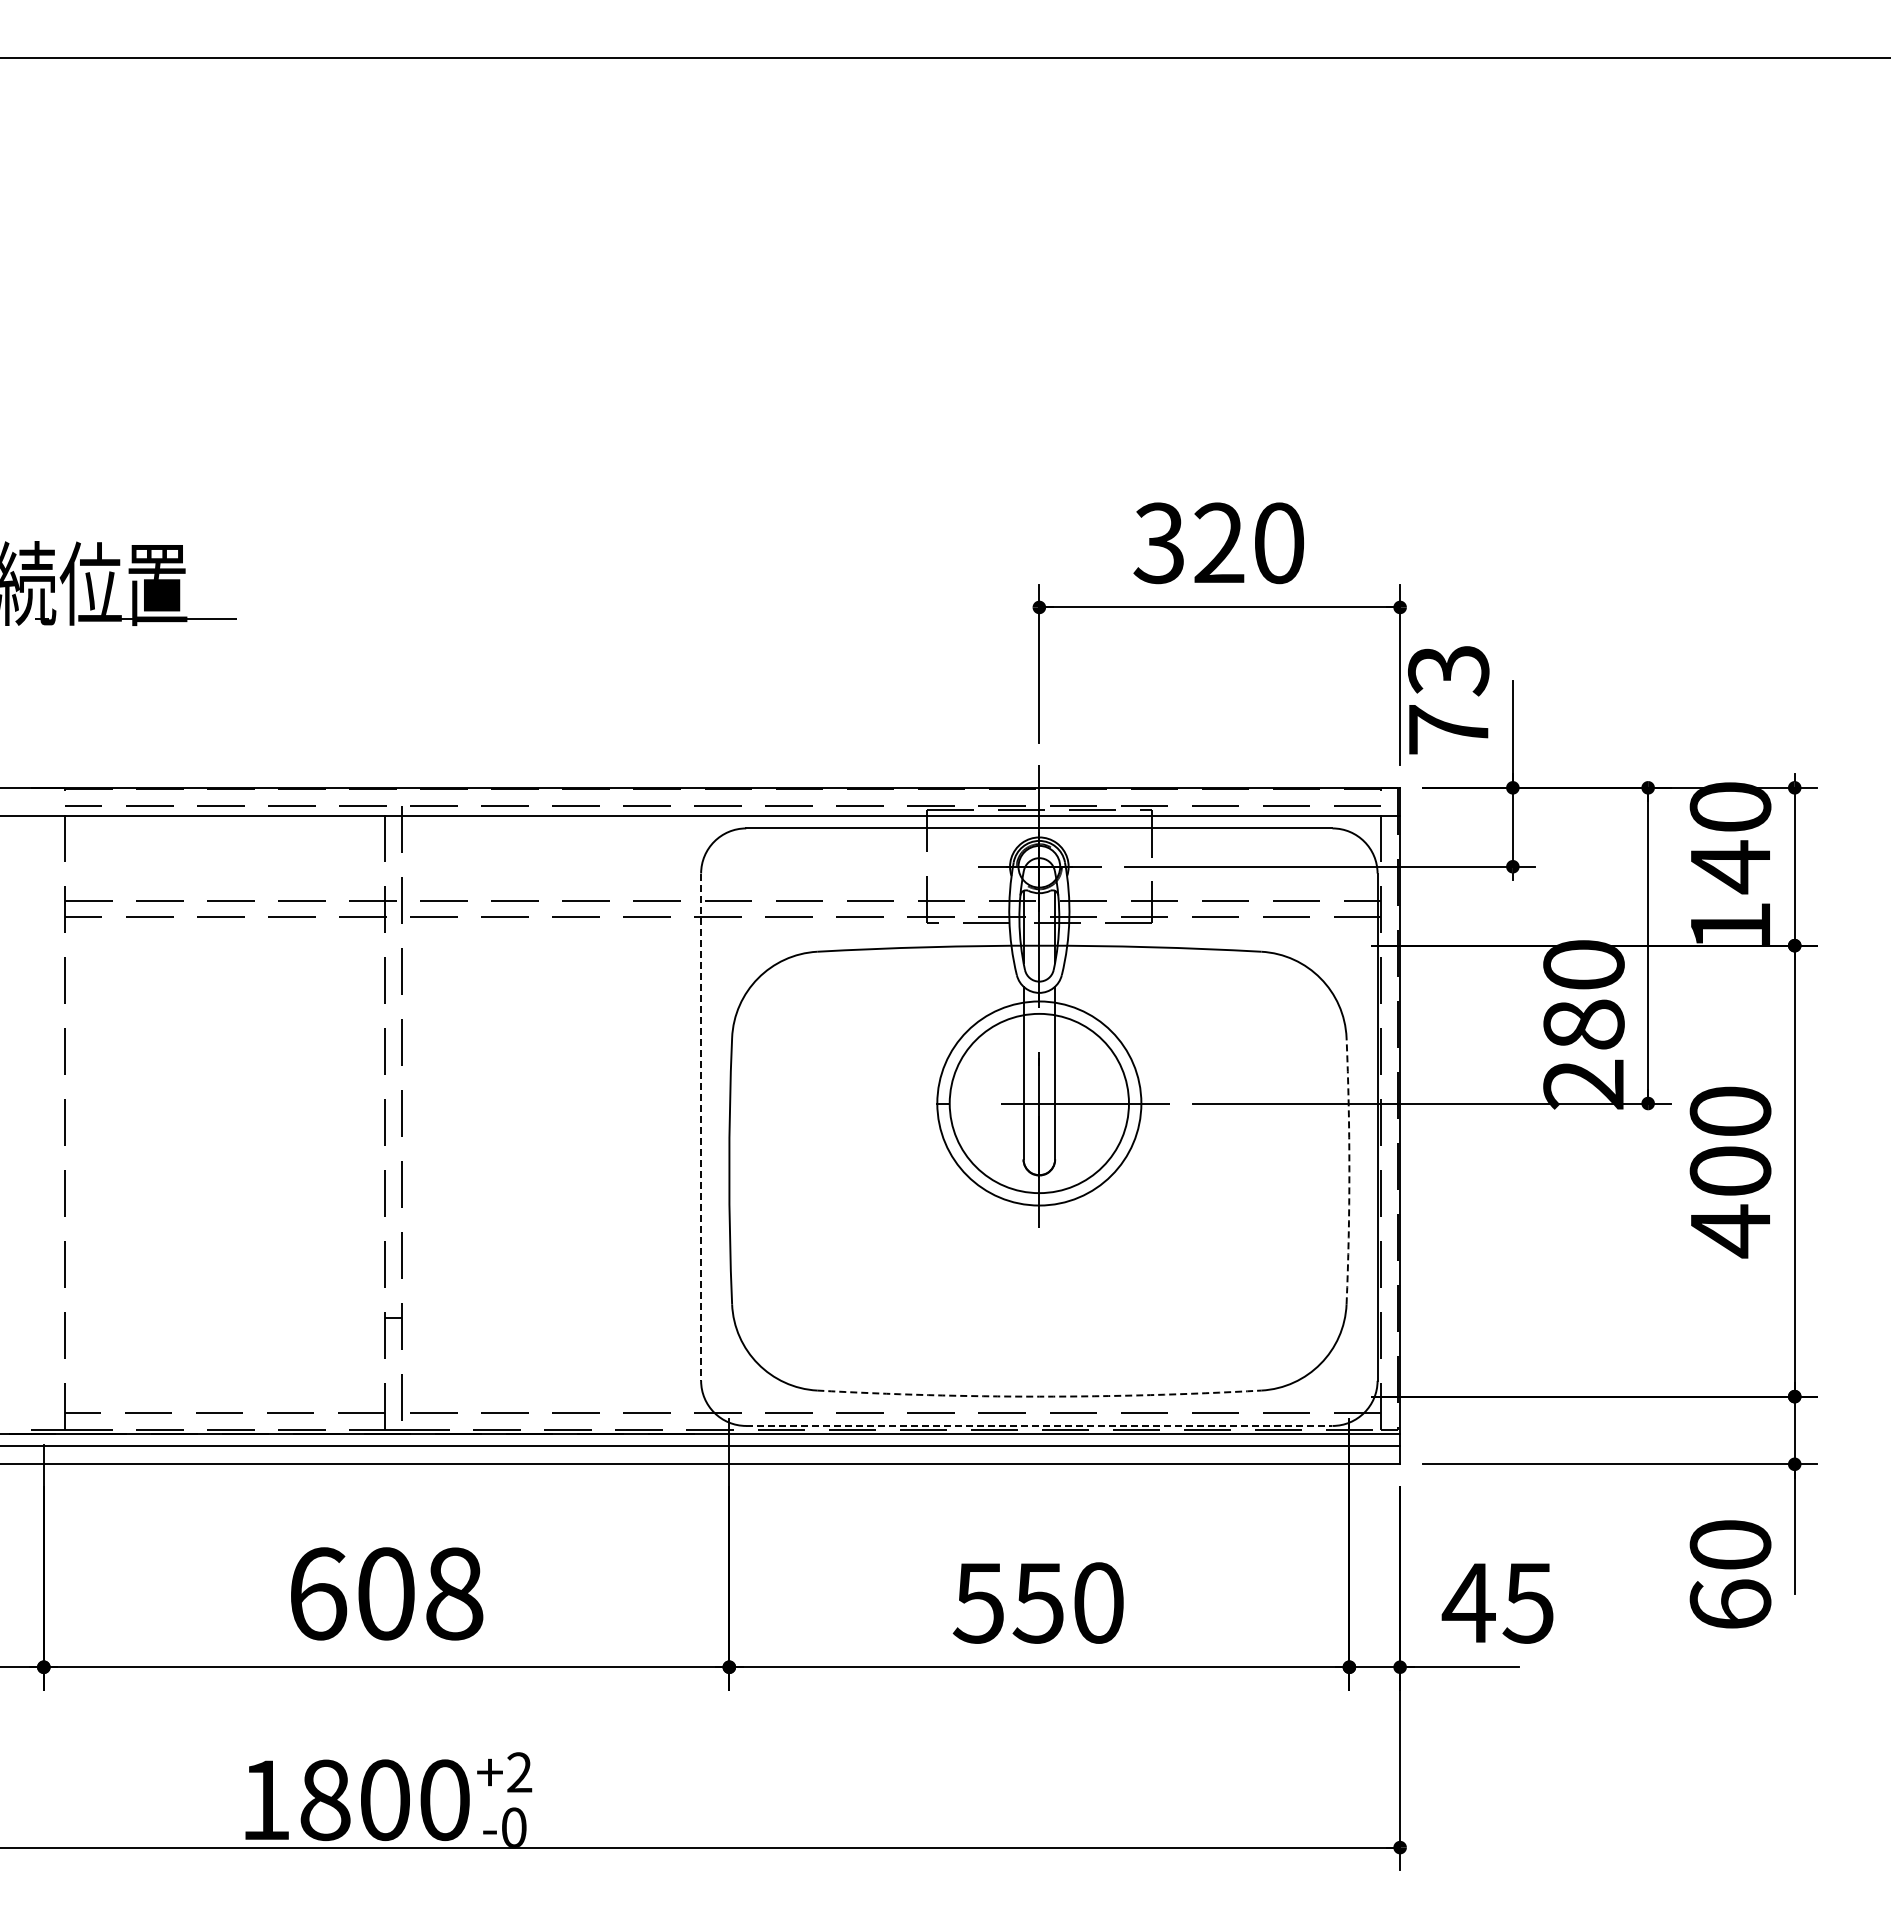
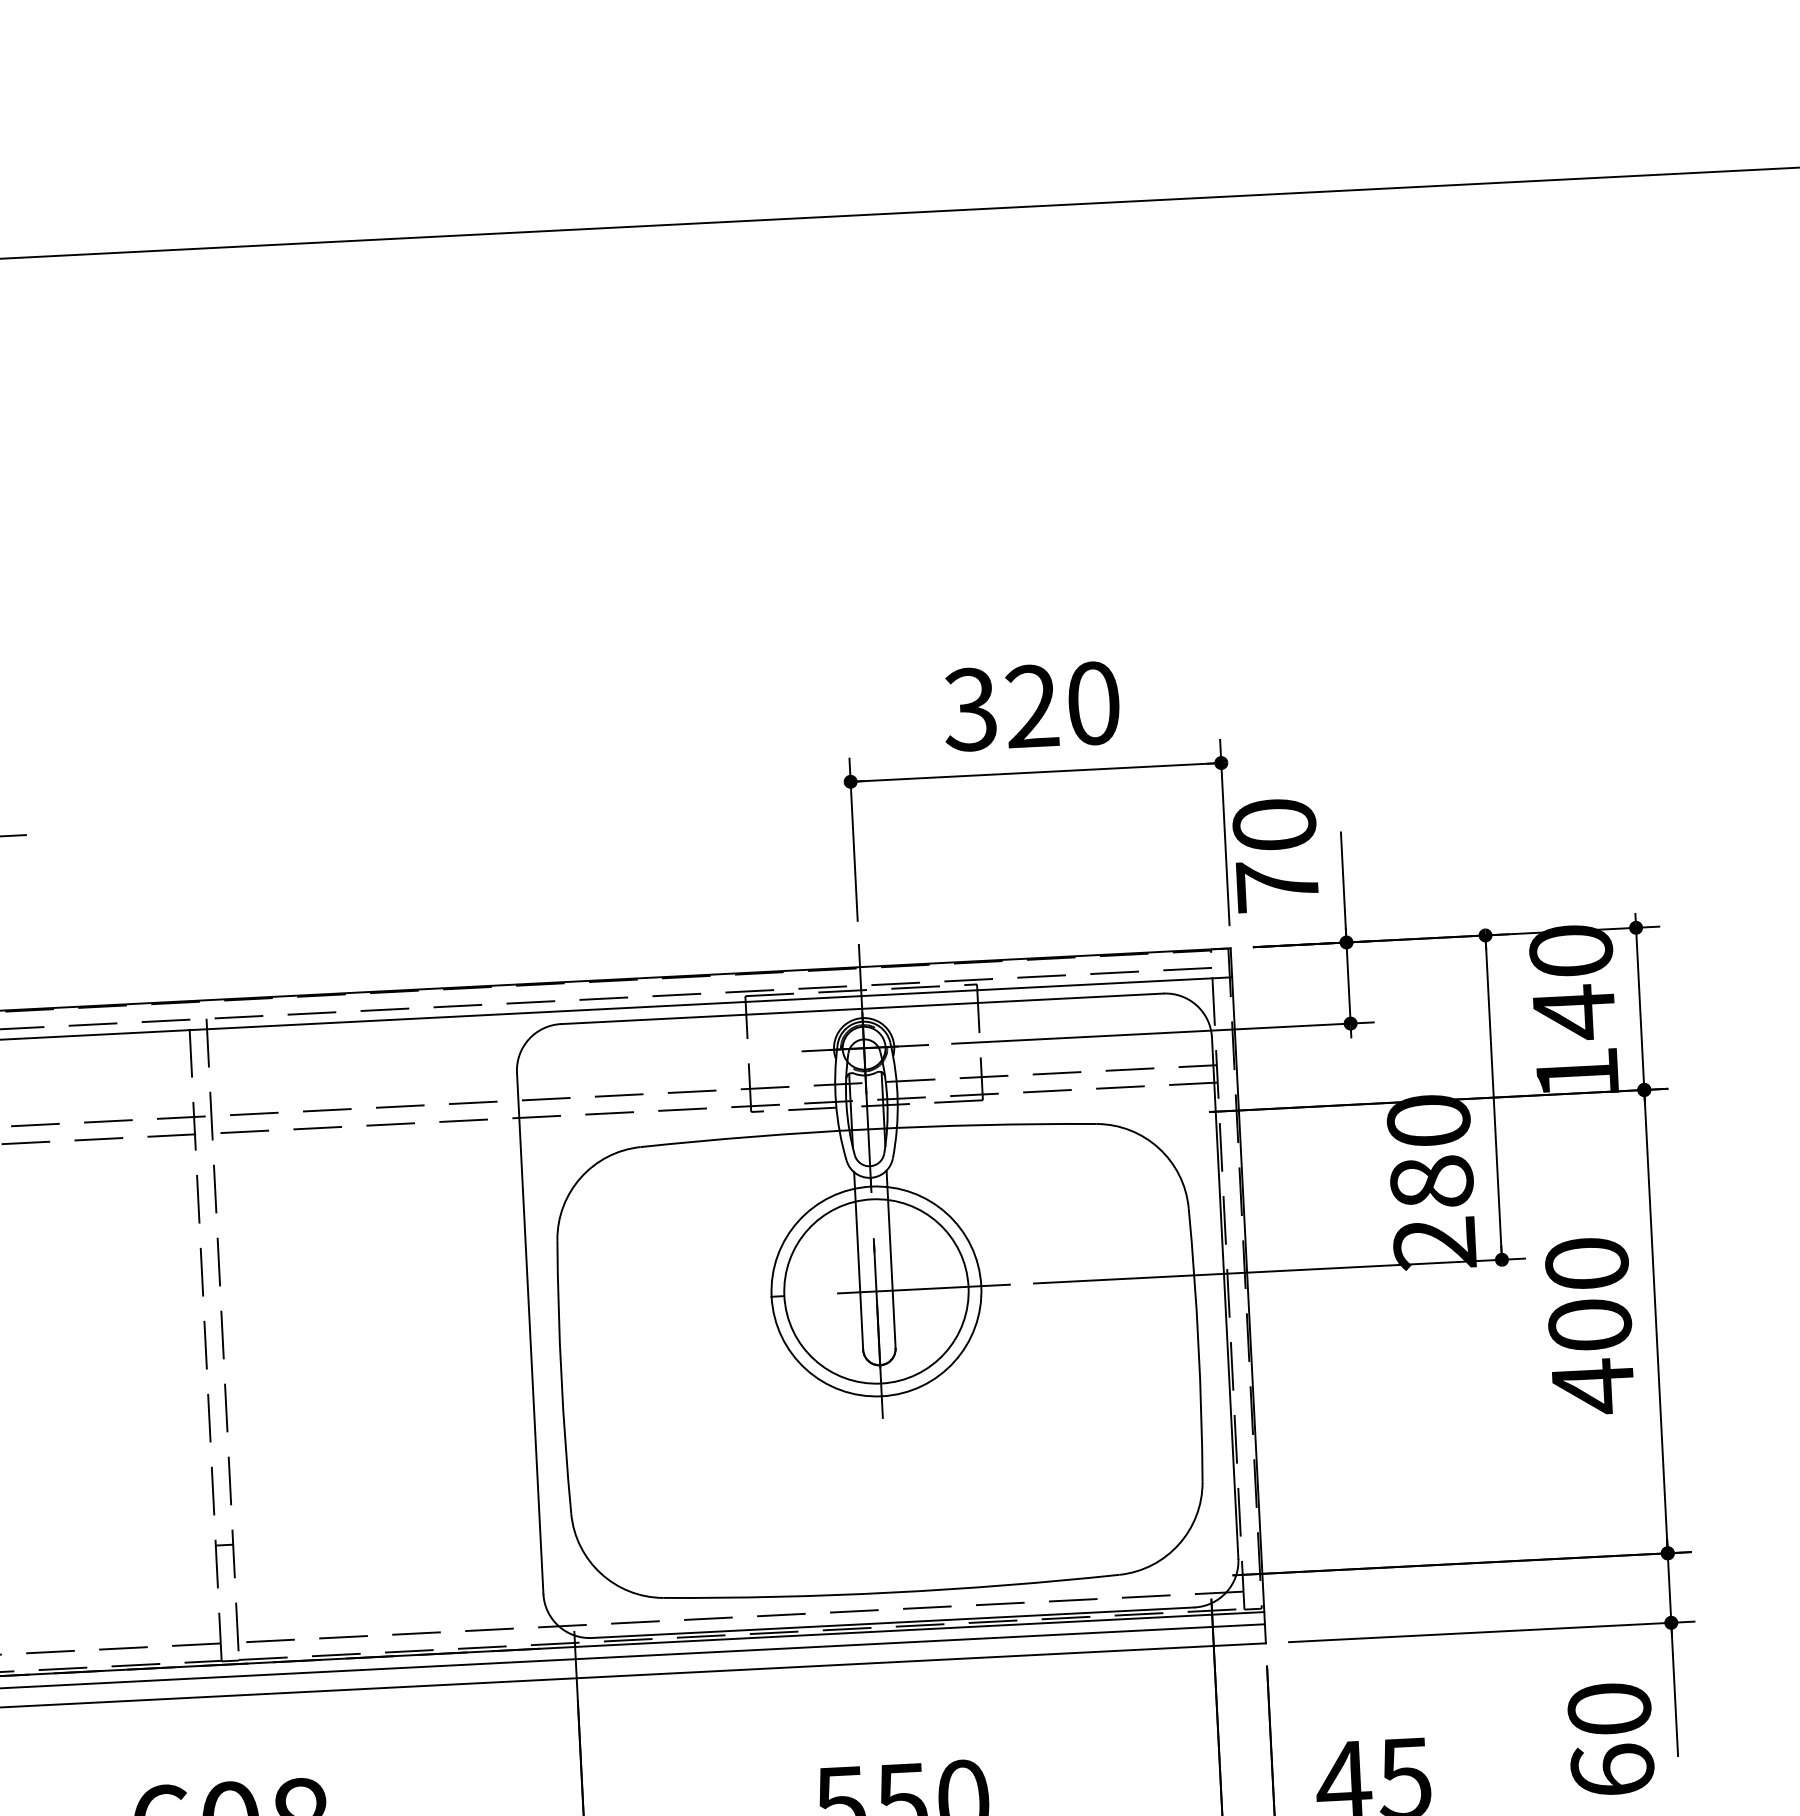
text: (1448, 670) -> (1274, 825), 73 -> 70
line: (701, 1127) -> (530, 1333), dashed -> solid
arc: (1349, 1171) -> (1198, 1345), dashed -> solid
arc: (1039, 1396) -> (891, 1592), dashed -> solid
line: (1039, 1425) -> (893, 1622), dashed -> solid

